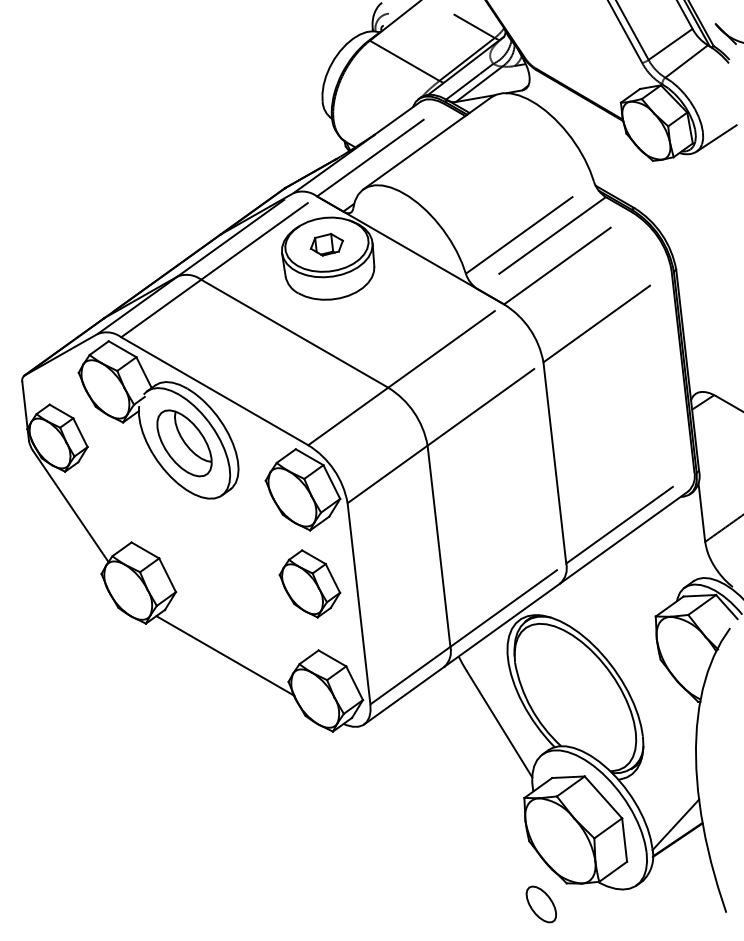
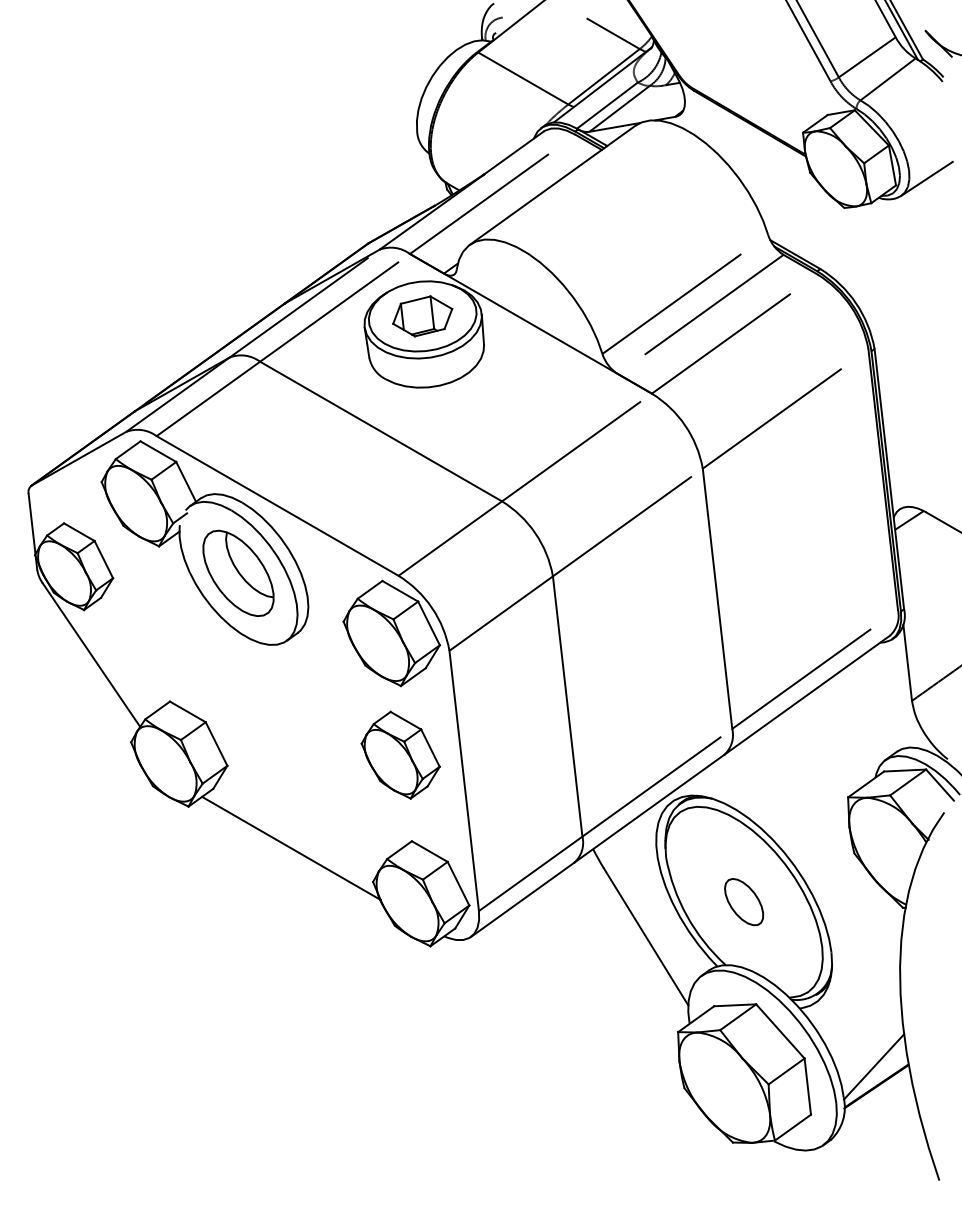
part: (326, 244) -> (422, 316), size x1.43
part: (540, 904) -> (742, 902), moved

